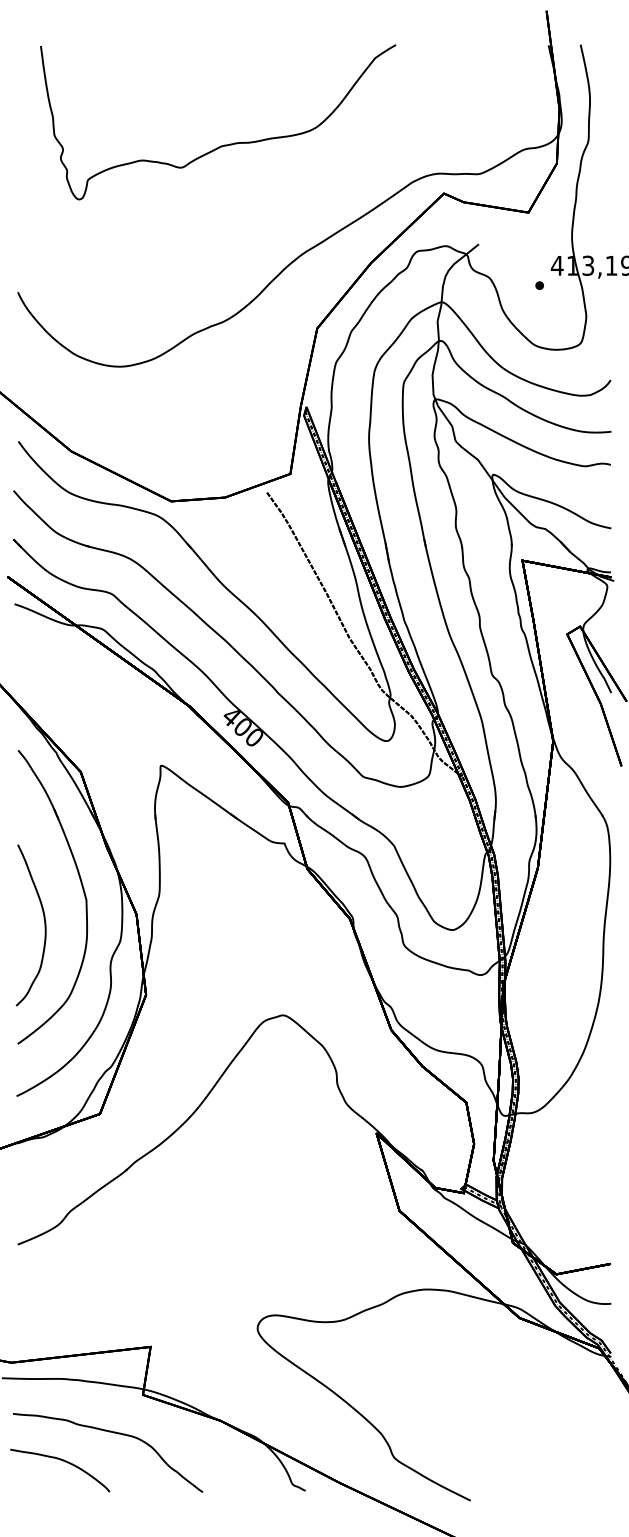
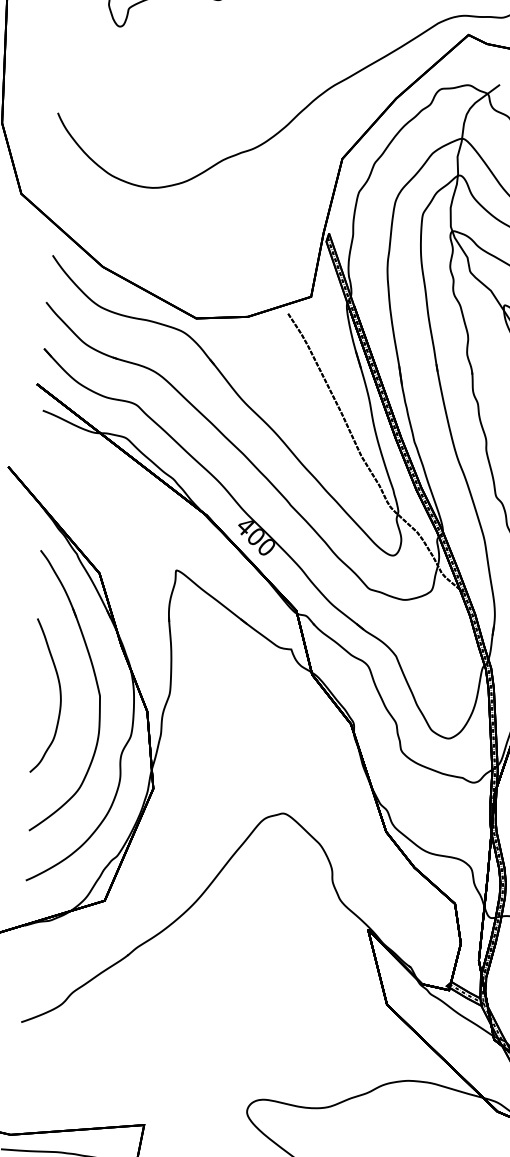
curve: (44, 925) -> (59, 696), moved

